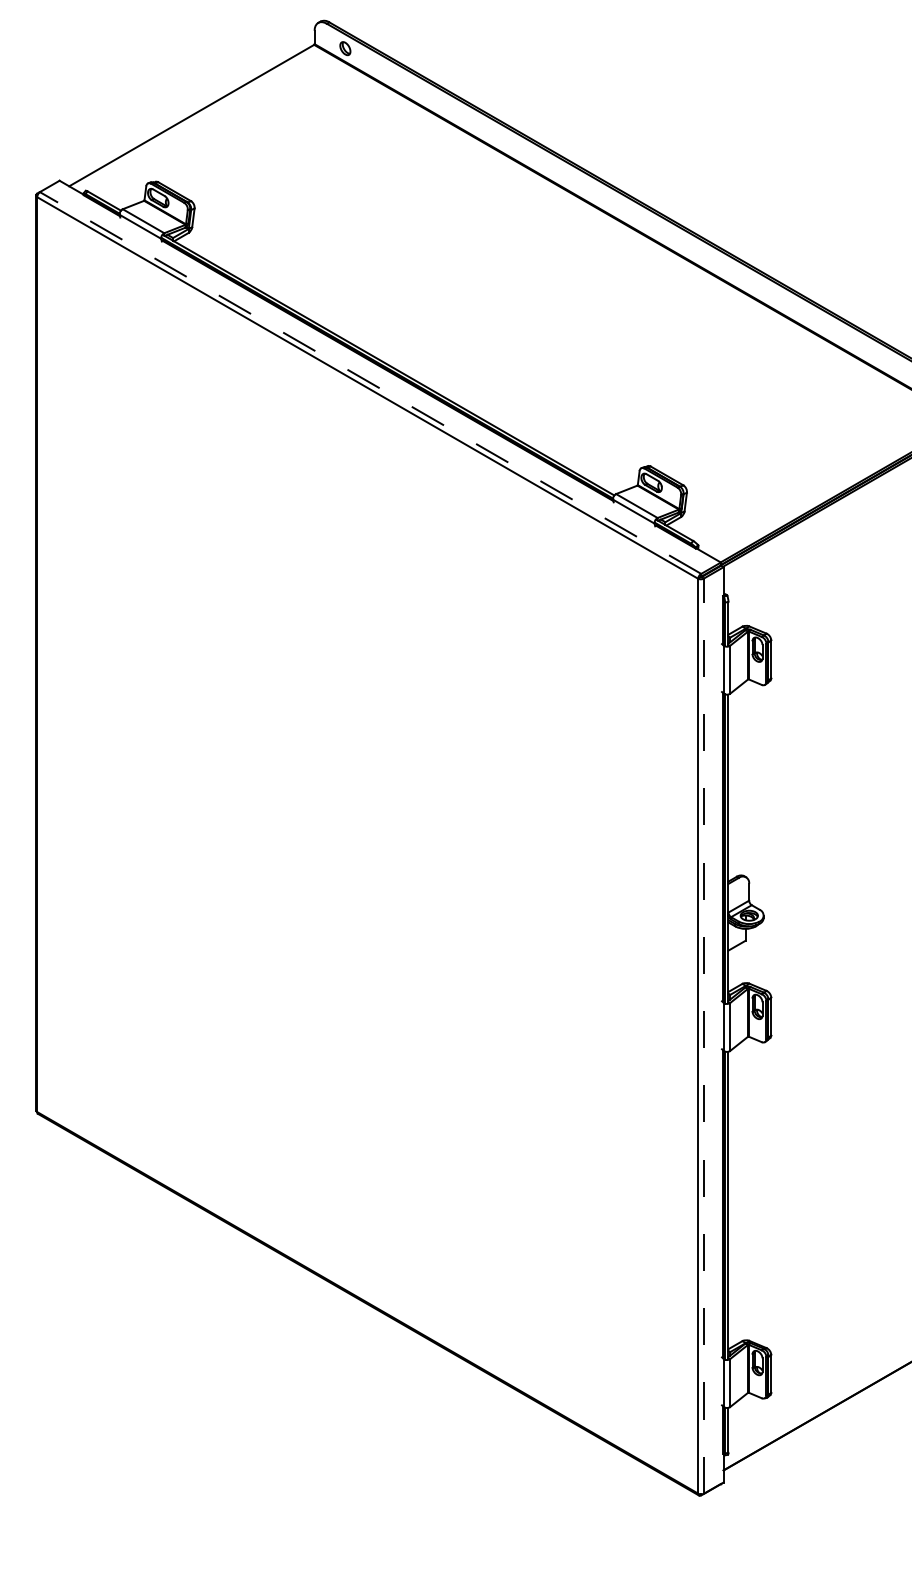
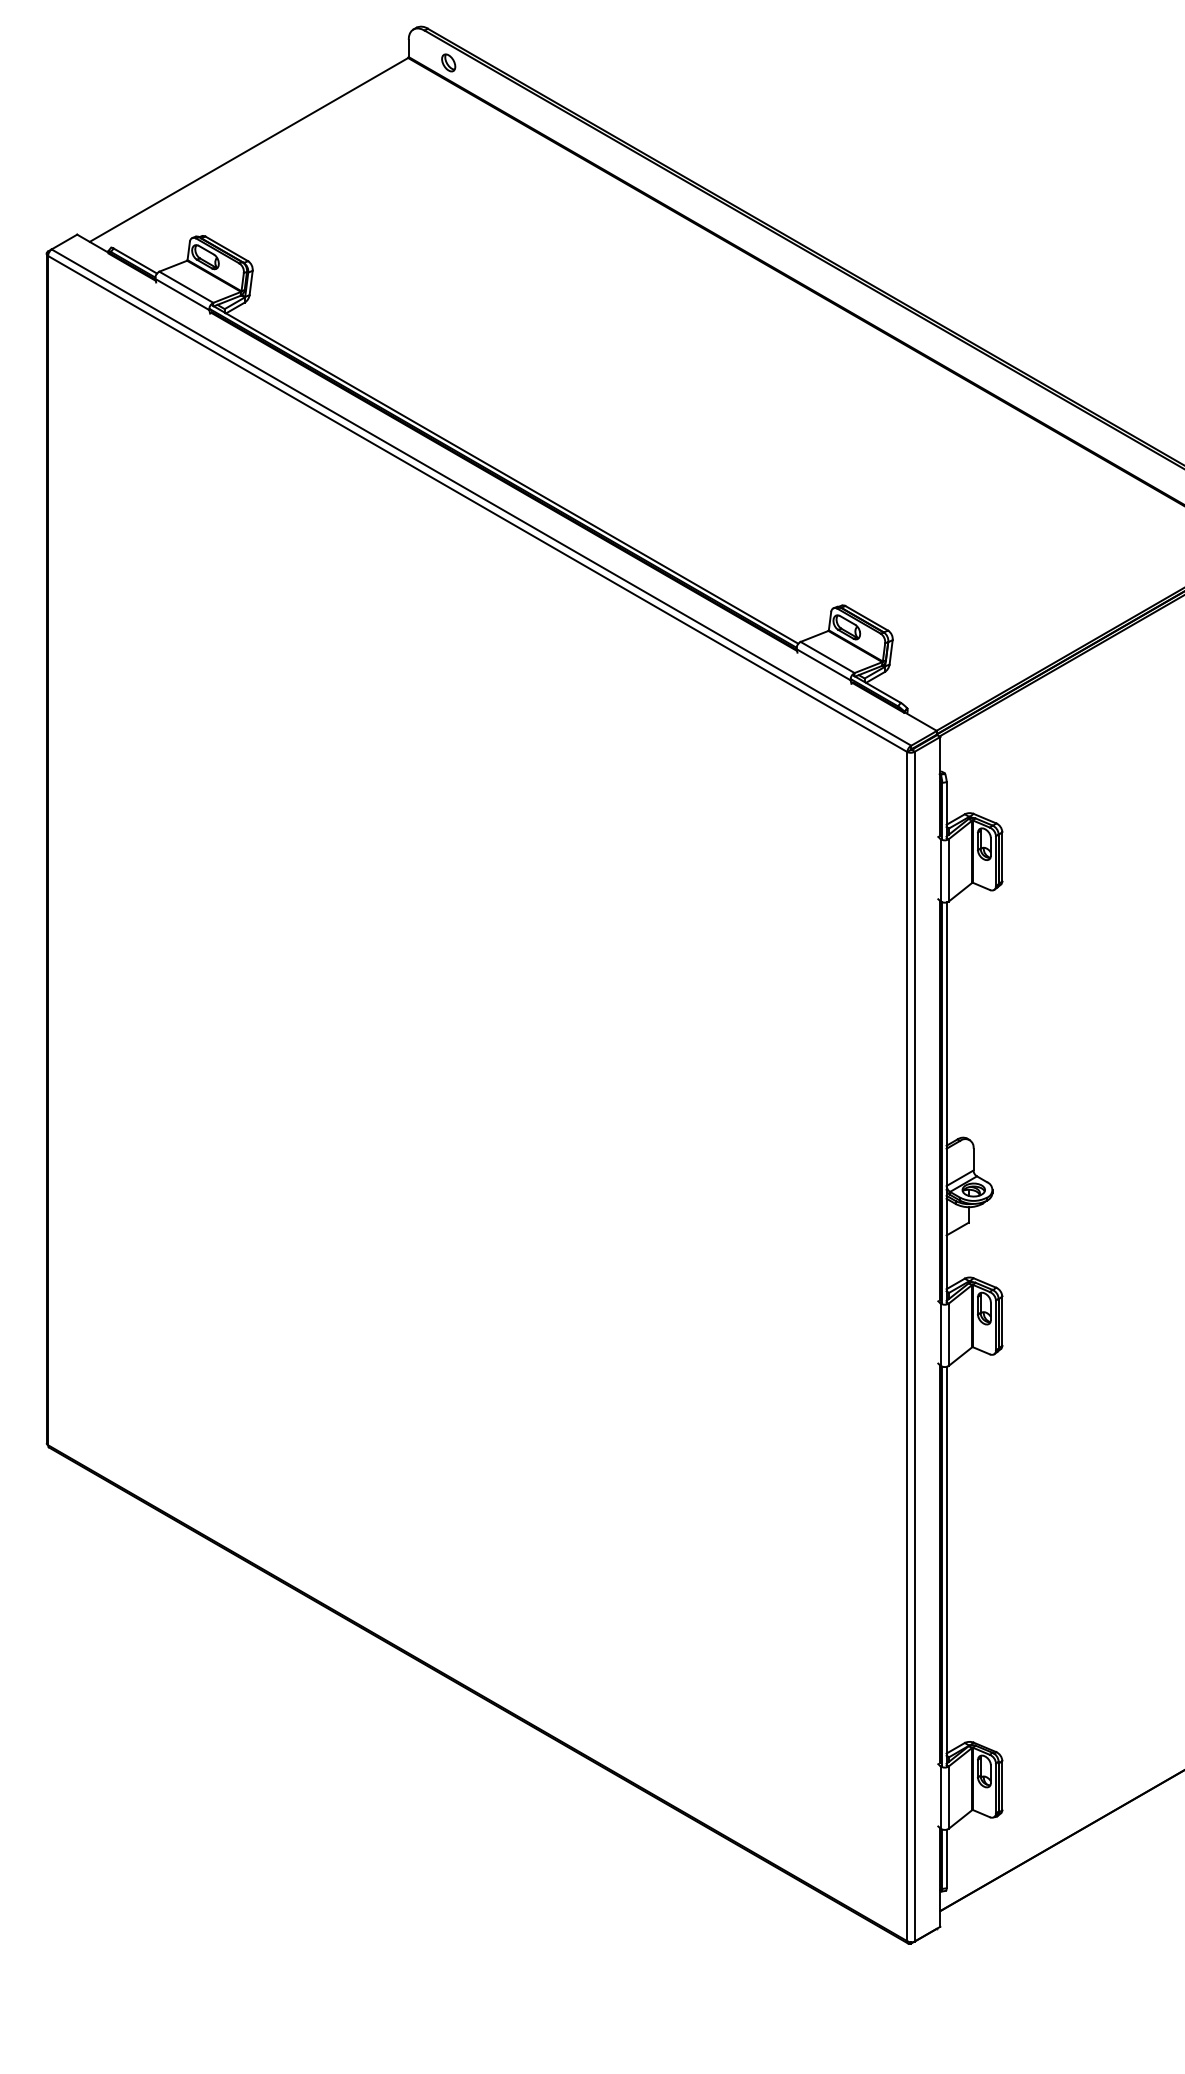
line: (370, 382) -> (481, 497), dashed -> solid
line: (703, 1036) -> (914, 1346), dashed -> solid

